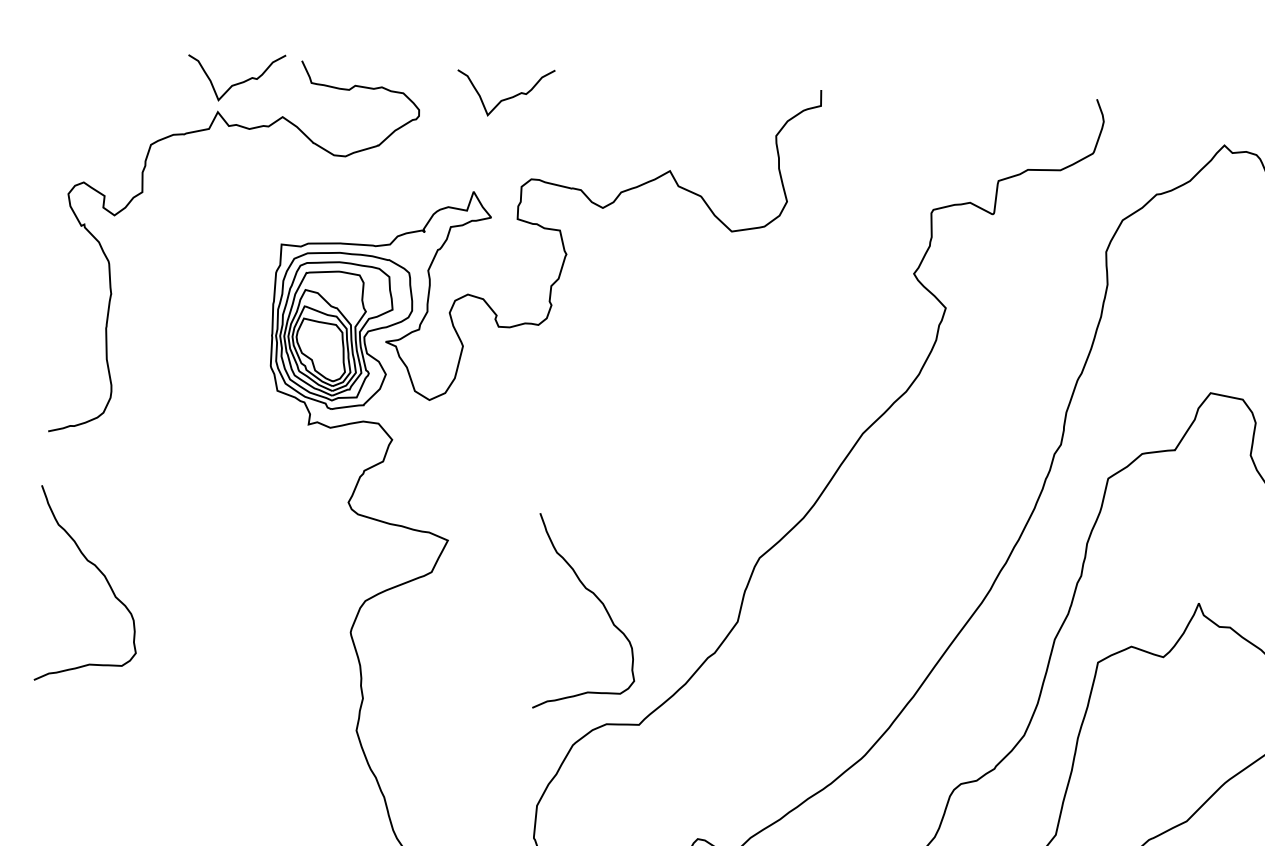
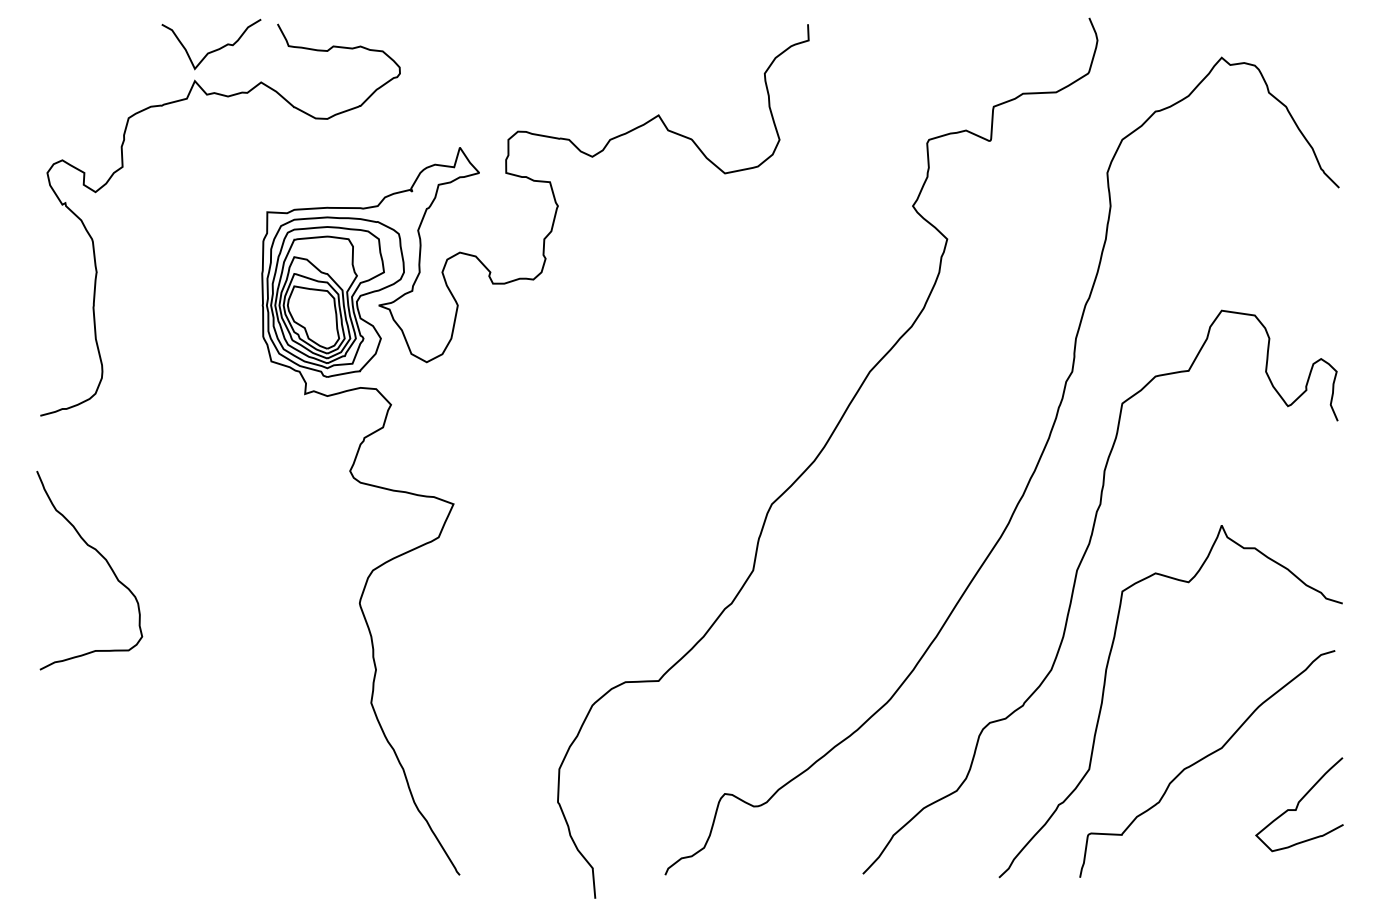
curve: (506, 98) -> (487, 50), removed
curve: (599, 601) -> (611, 557), removed

